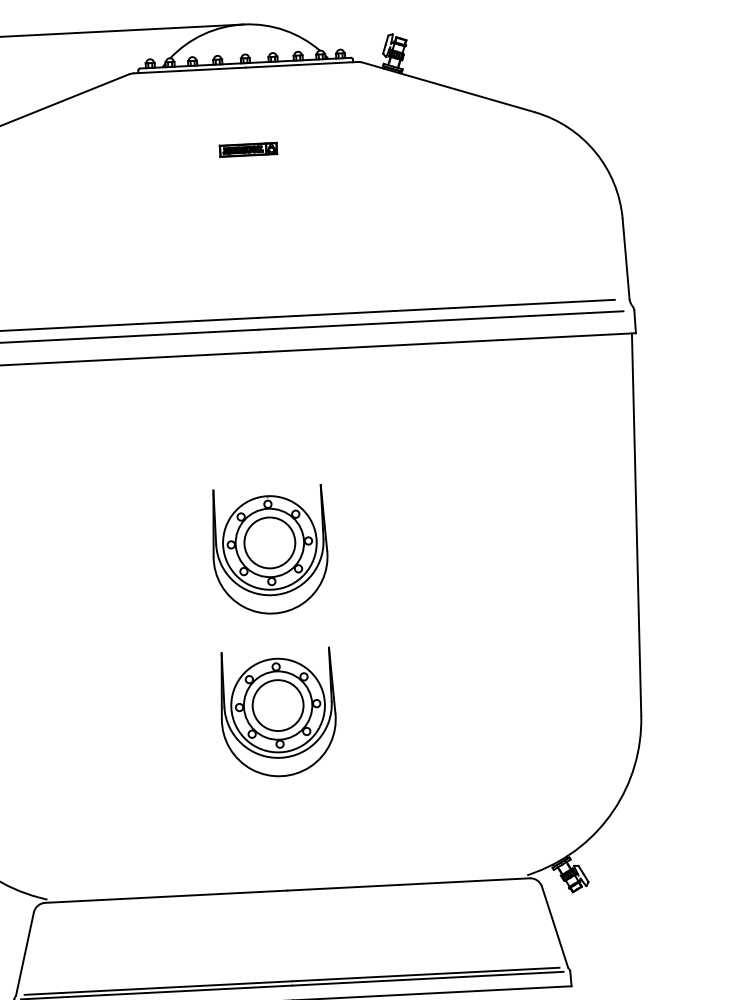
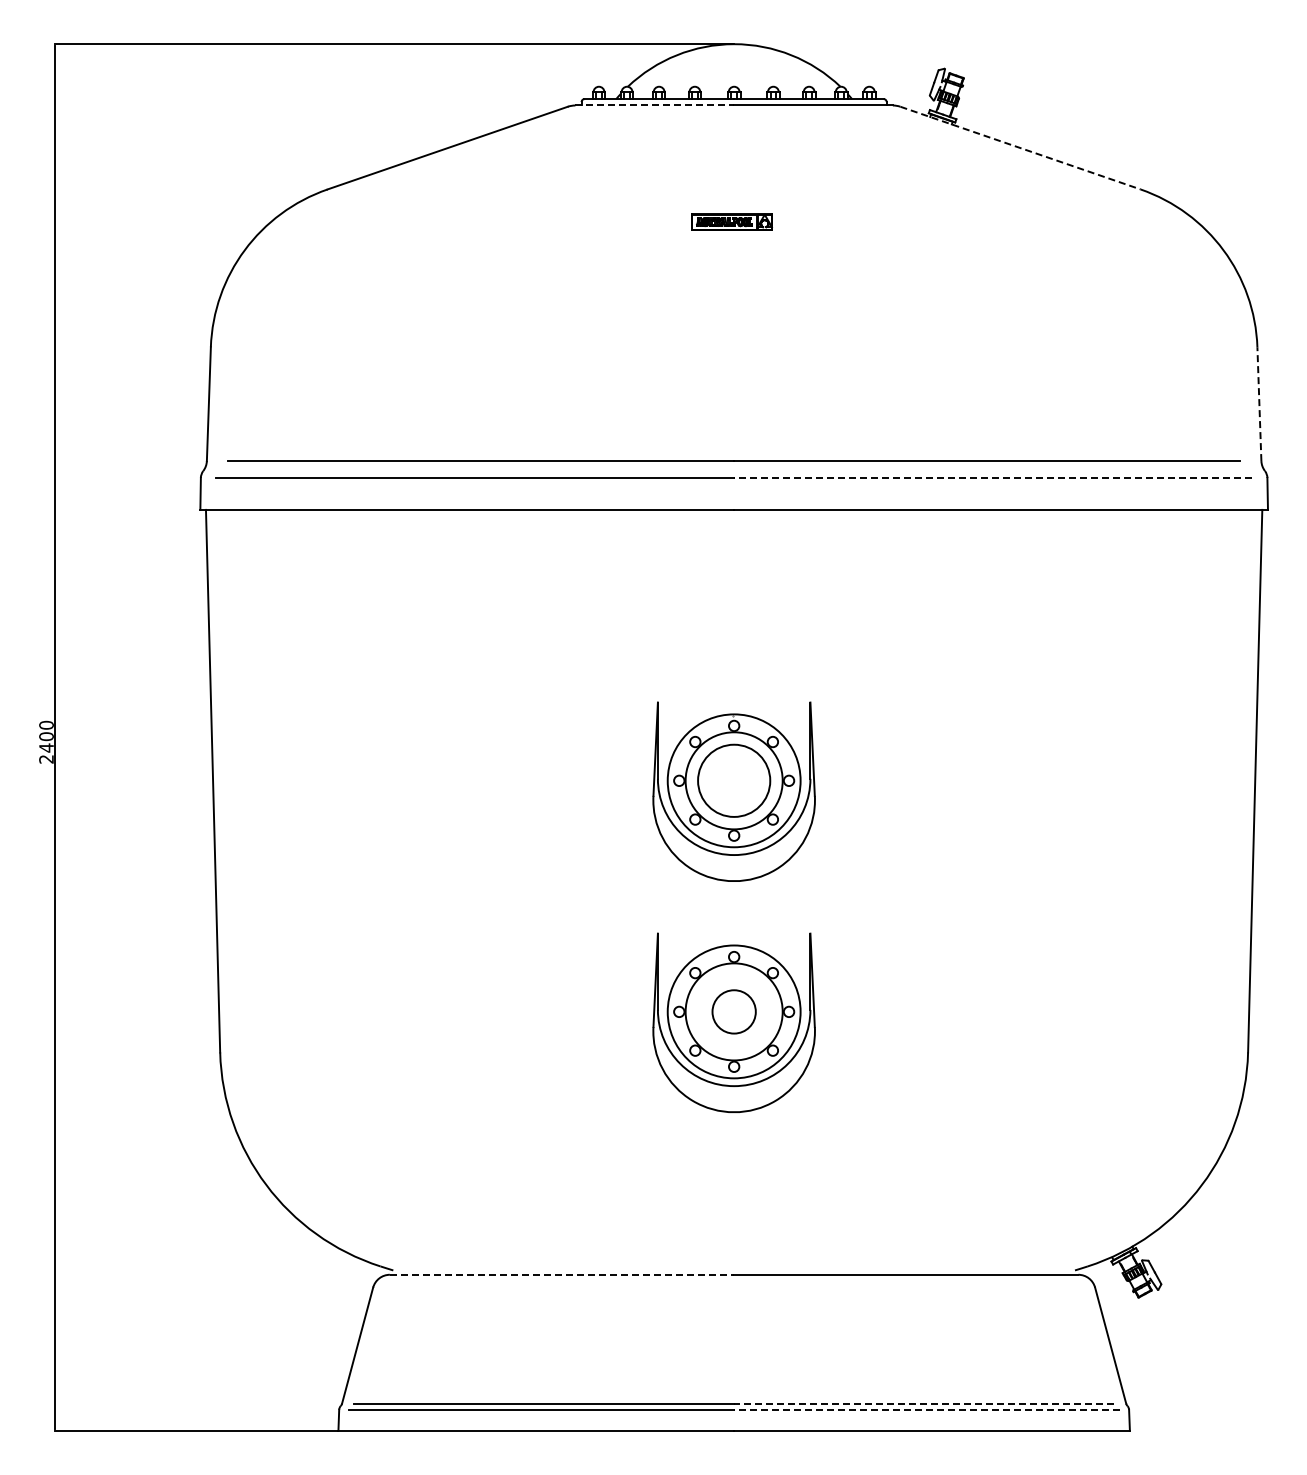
line: (190, 70) -> (655, 105), solid -> dashed
line: (449, 87) -> (1021, 148), solid -> dashed
line: (626, 259) -> (1259, 404), solid -> dashed
line: (441, 320) -> (993, 477), solid -> dashed
circle: (278, 705) -> (734, 1011), size x0.6
line: (166, 896) -> (562, 1274), solid -> dashed
line: (426, 974) -> (924, 1403), solid -> dashed
line: (427, 978) -> (926, 1409), solid -> dashed

